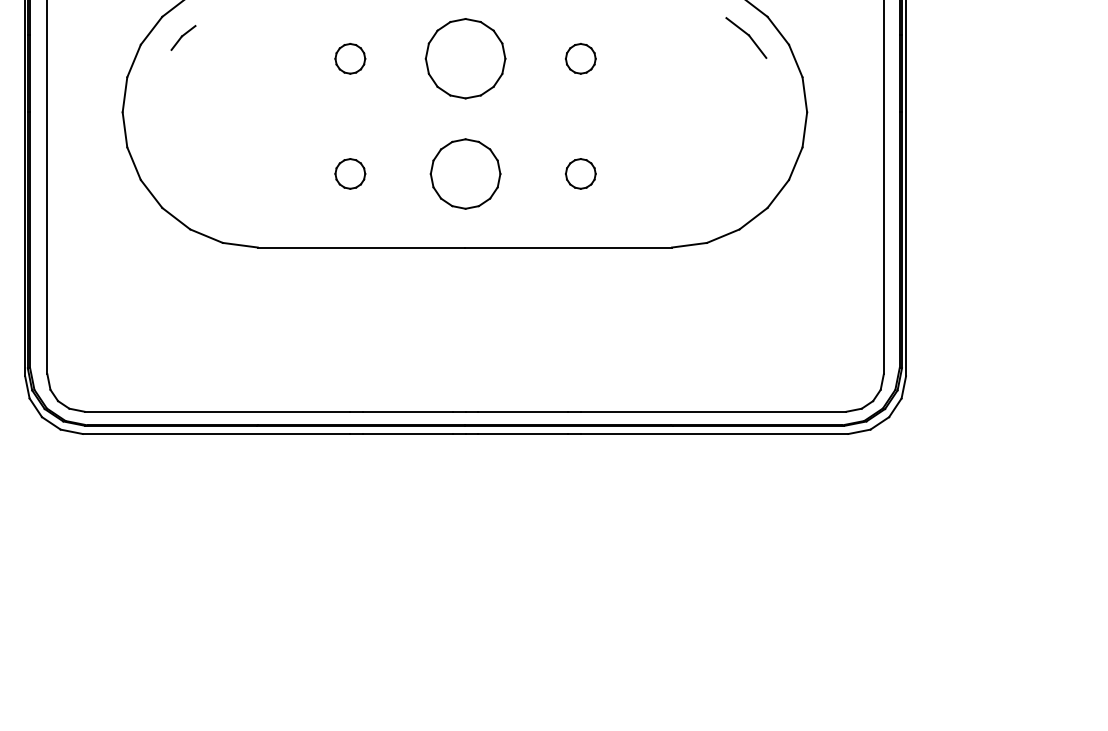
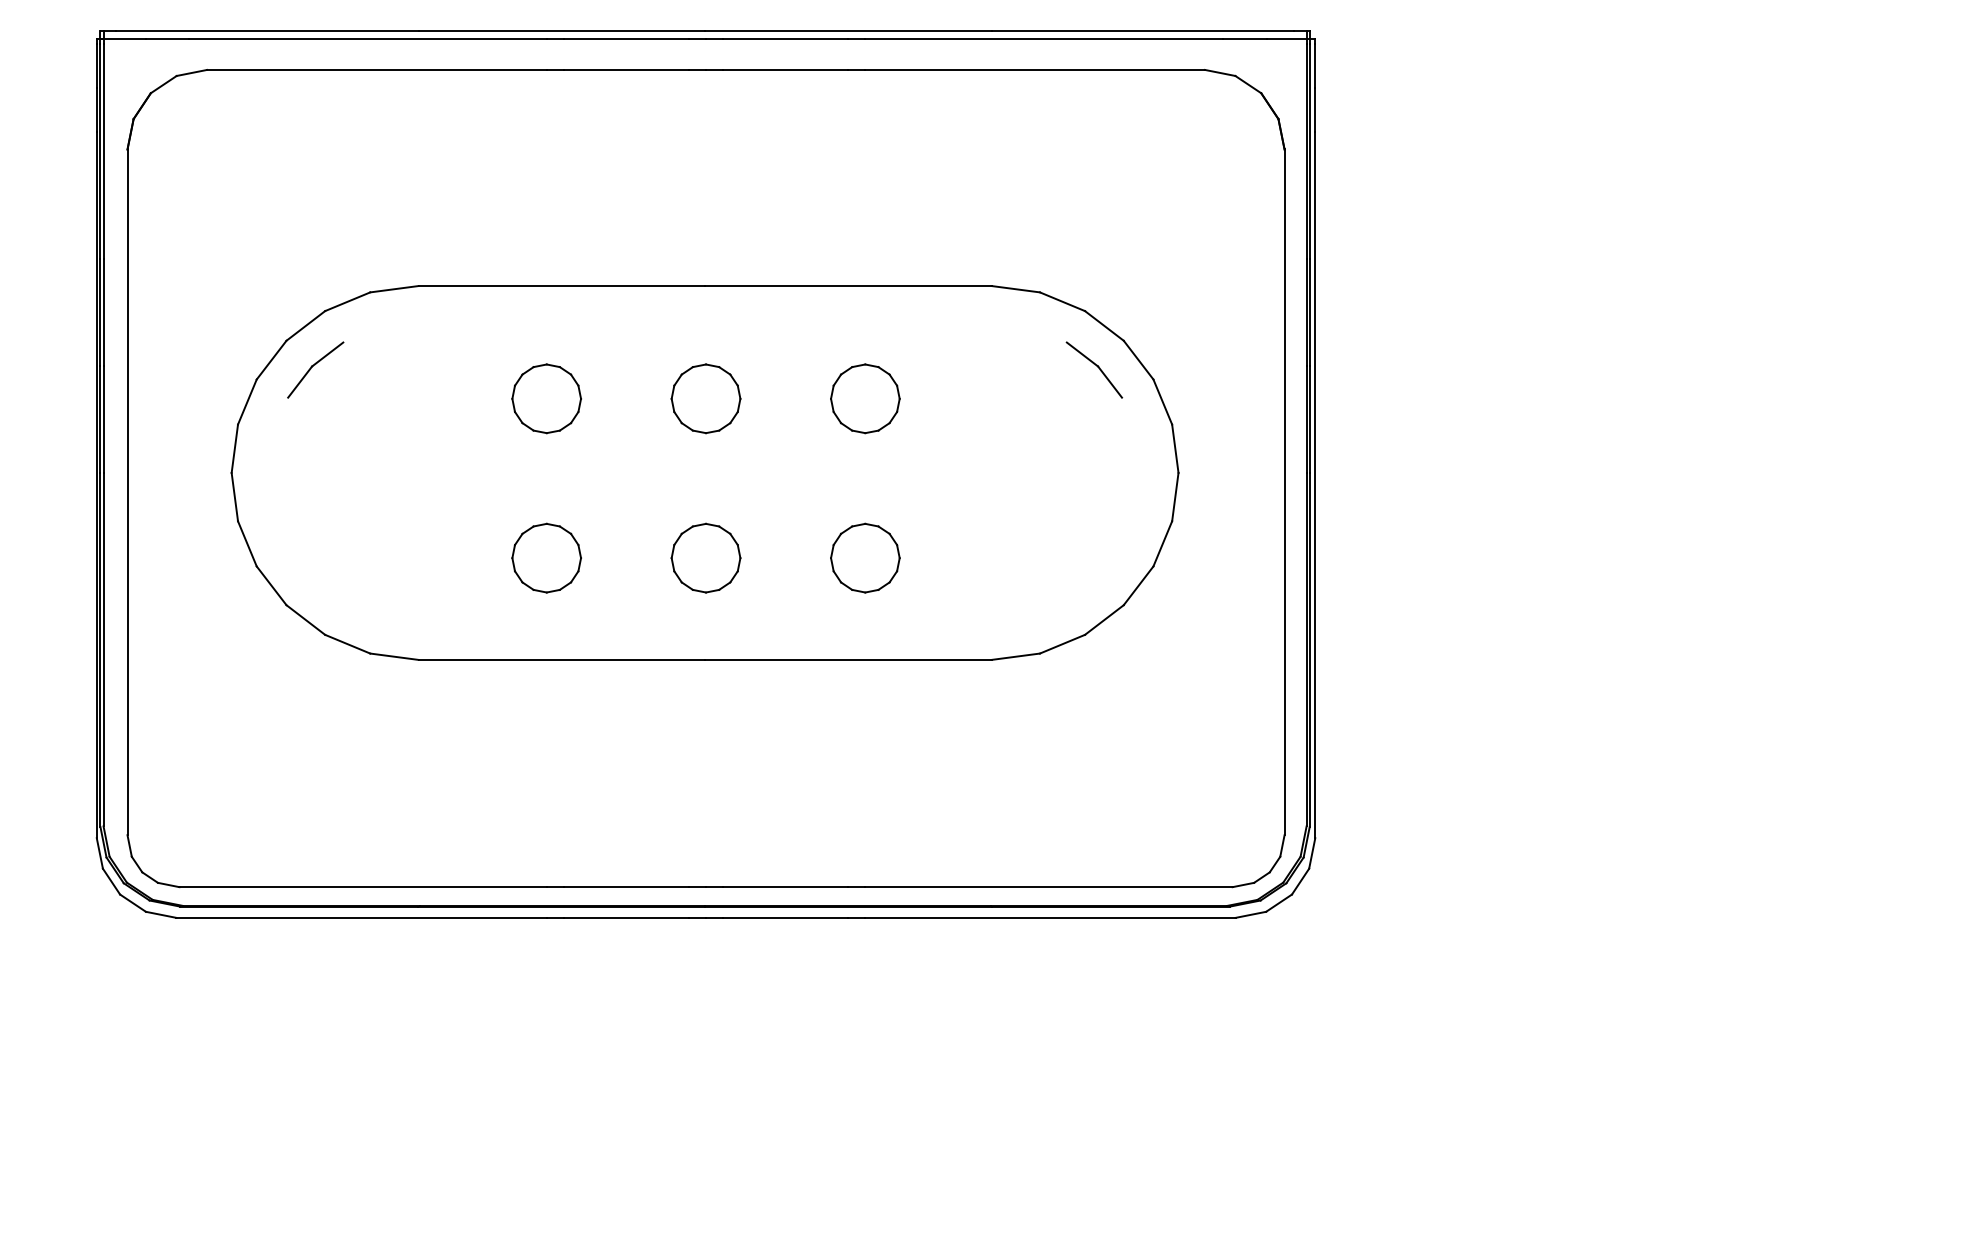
part: (183, 37) -> (315, 369), size x1.67
part: (350, 58) -> (546, 398), size x1.67
part: (465, 58) -> (705, 398), size x0.62
part: (580, 58) -> (865, 398), size x1.67
part: (350, 173) -> (546, 557), size x1.67
part: (465, 173) -> (705, 557), size x0.71
part: (580, 173) -> (865, 557), size x1.67

